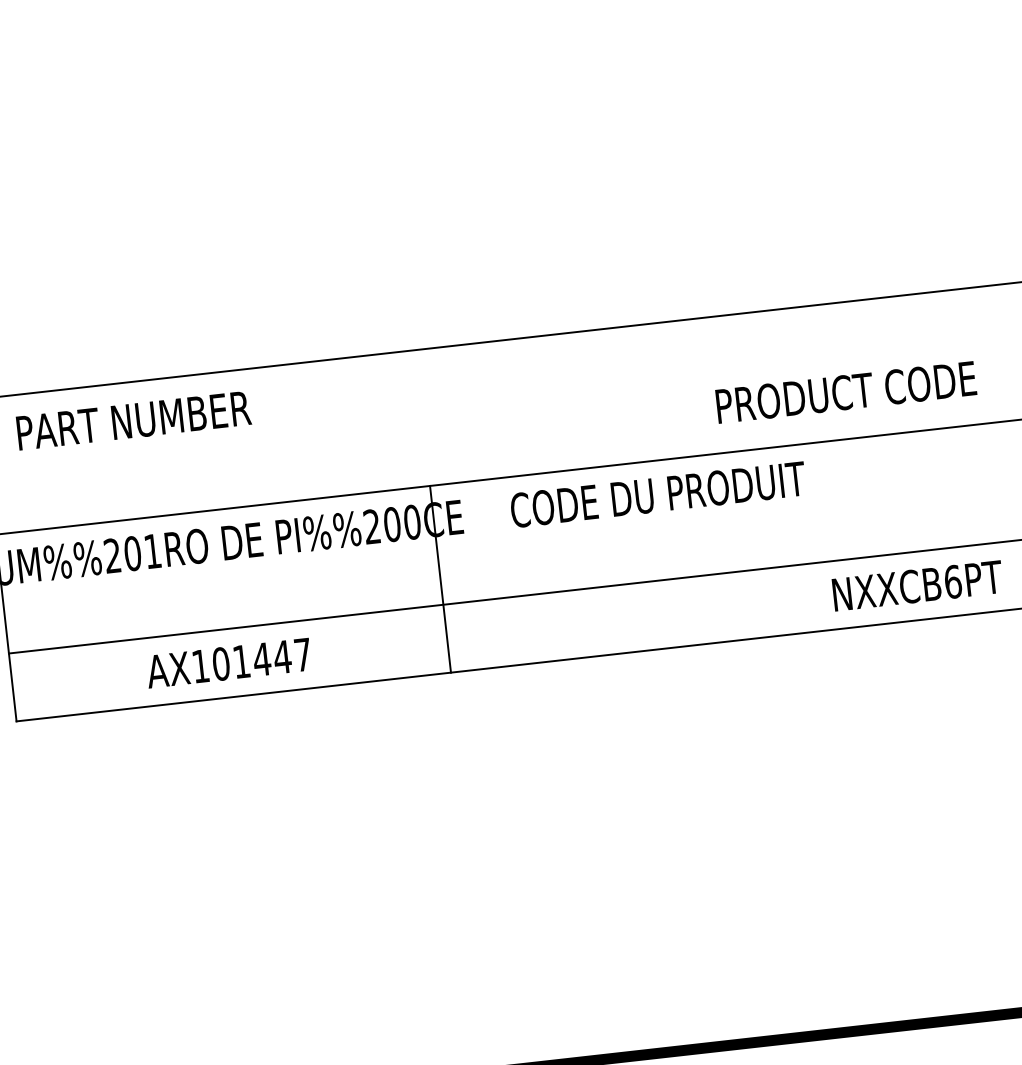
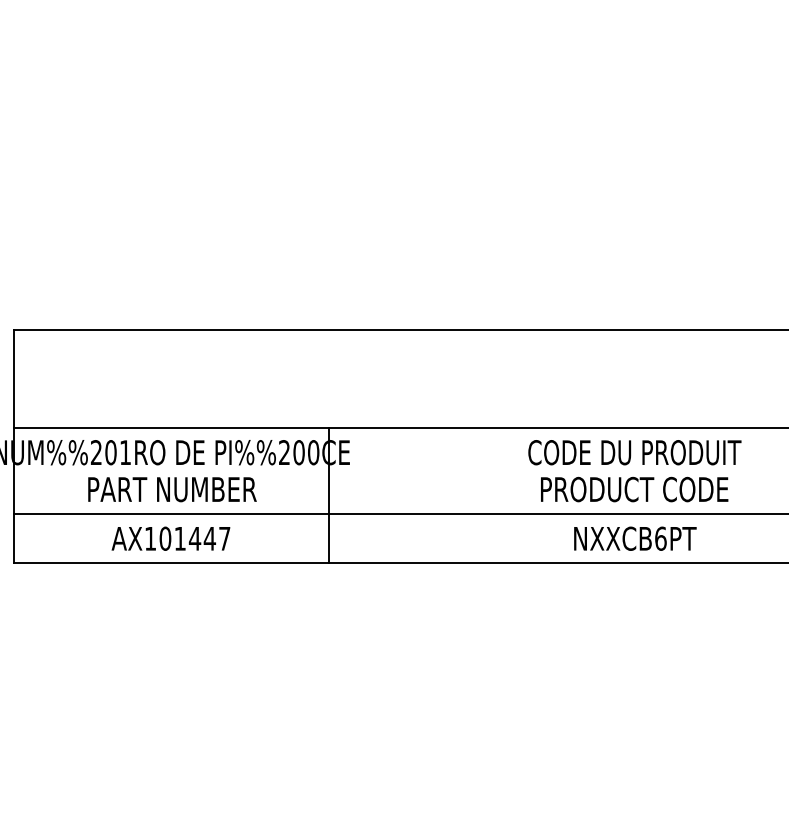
text: (846, 392) -> (634, 489), moved
text: (133, 420) -> (172, 489), moved
text: (657, 494) -> (634, 452), moved
text: (918, 585) -> (635, 538), moved

